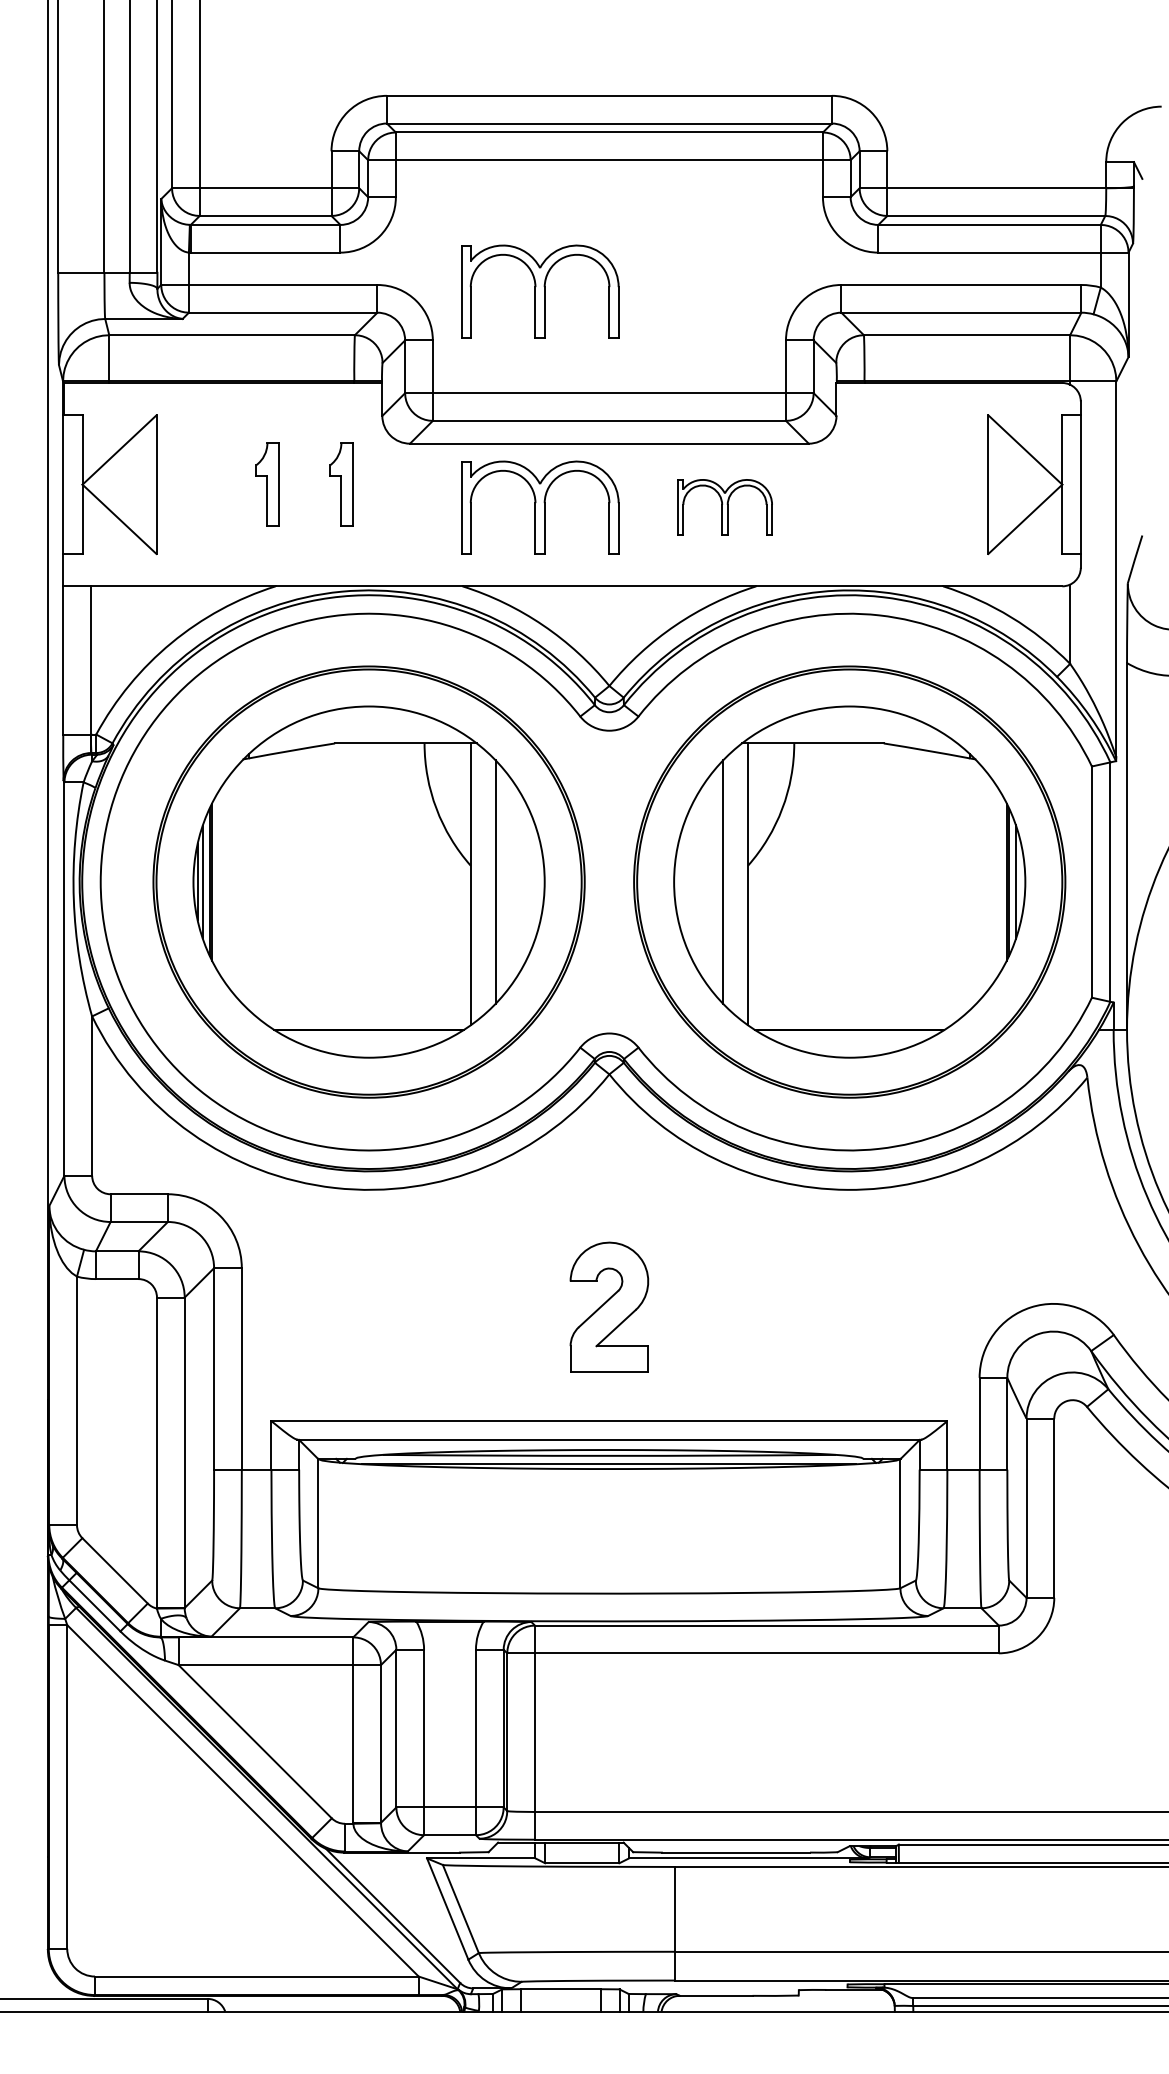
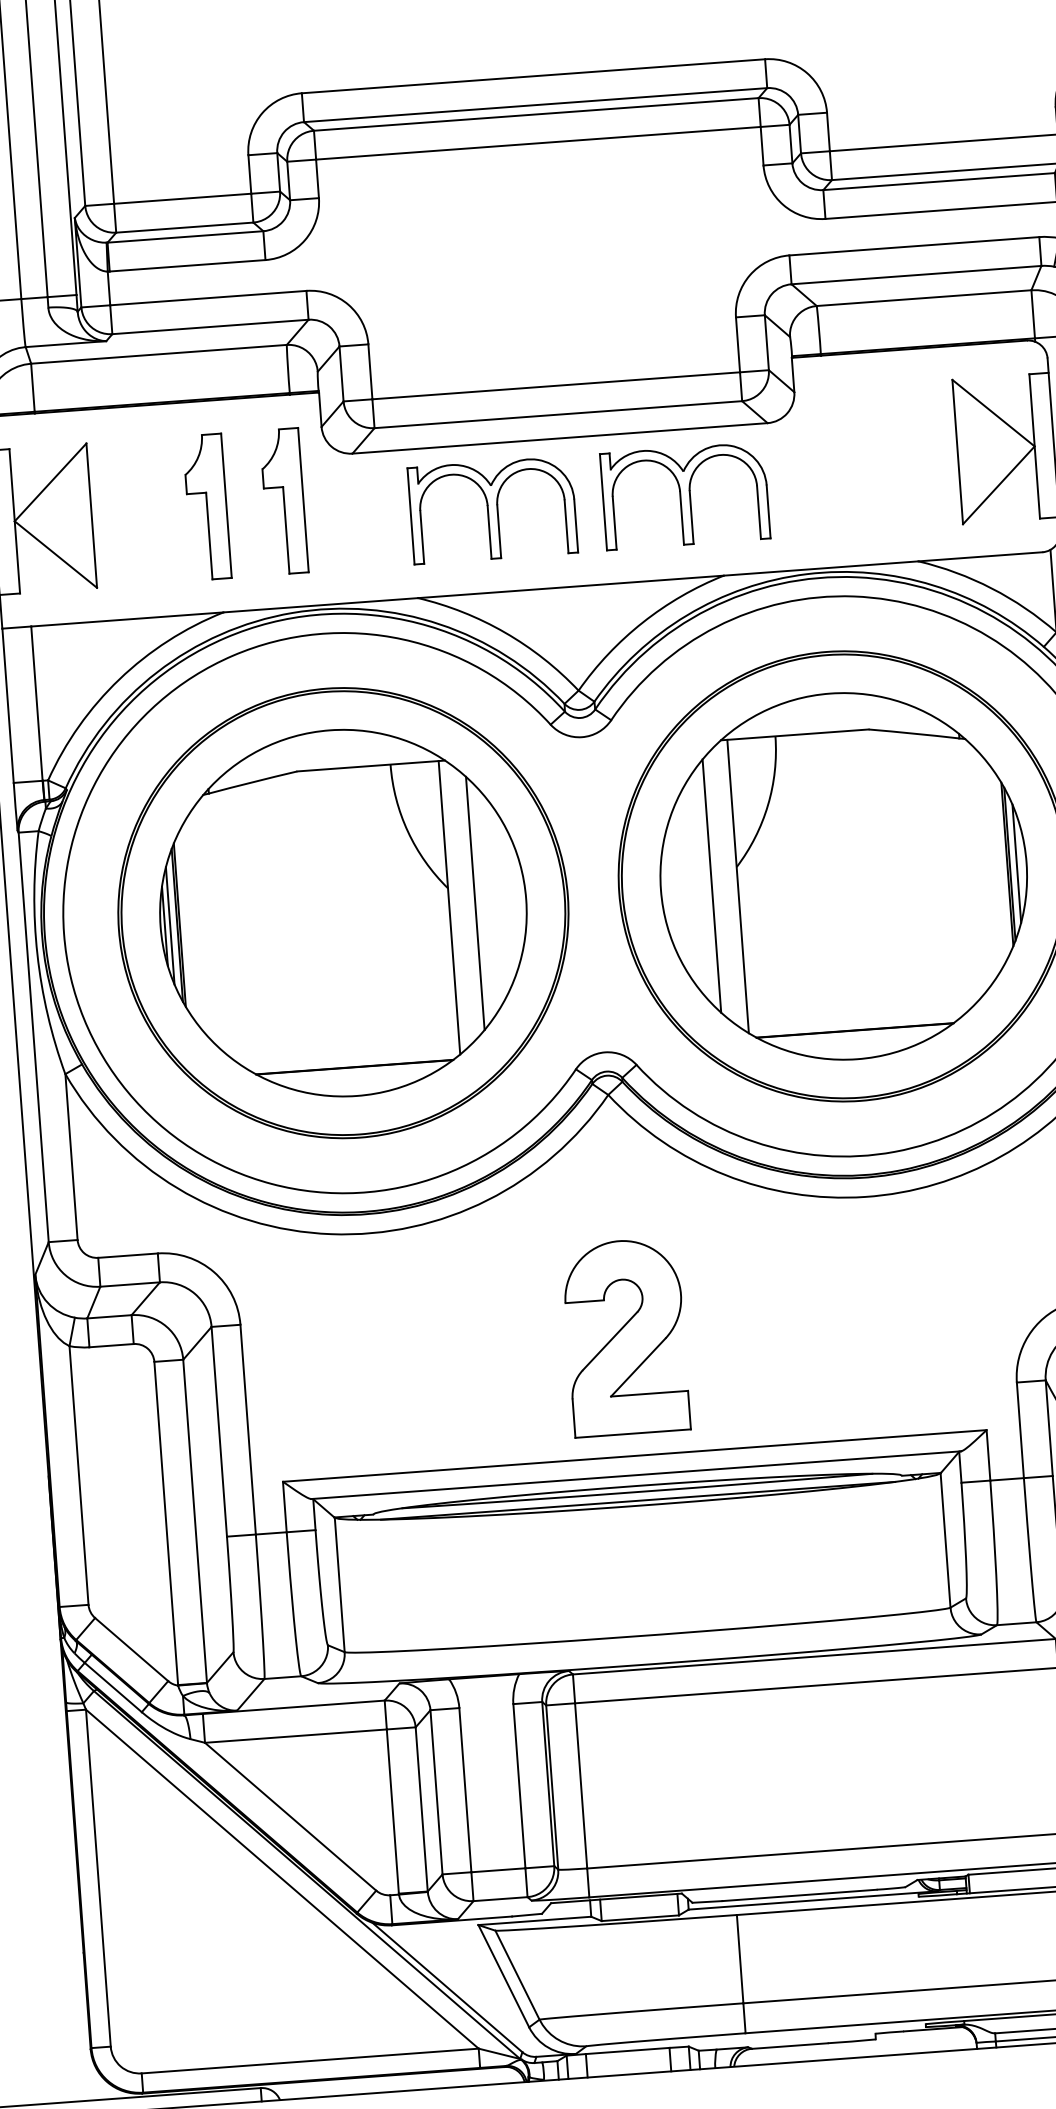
part: (540, 291) -> (476, 285), removed
part: (267, 484) -> (207, 507), size x1.67
part: (341, 484) -> (284, 501), size x1.67
part: (724, 507) -> (684, 496), size x1.67
part: (609, 1307) -> (626, 1337), size x1.43

